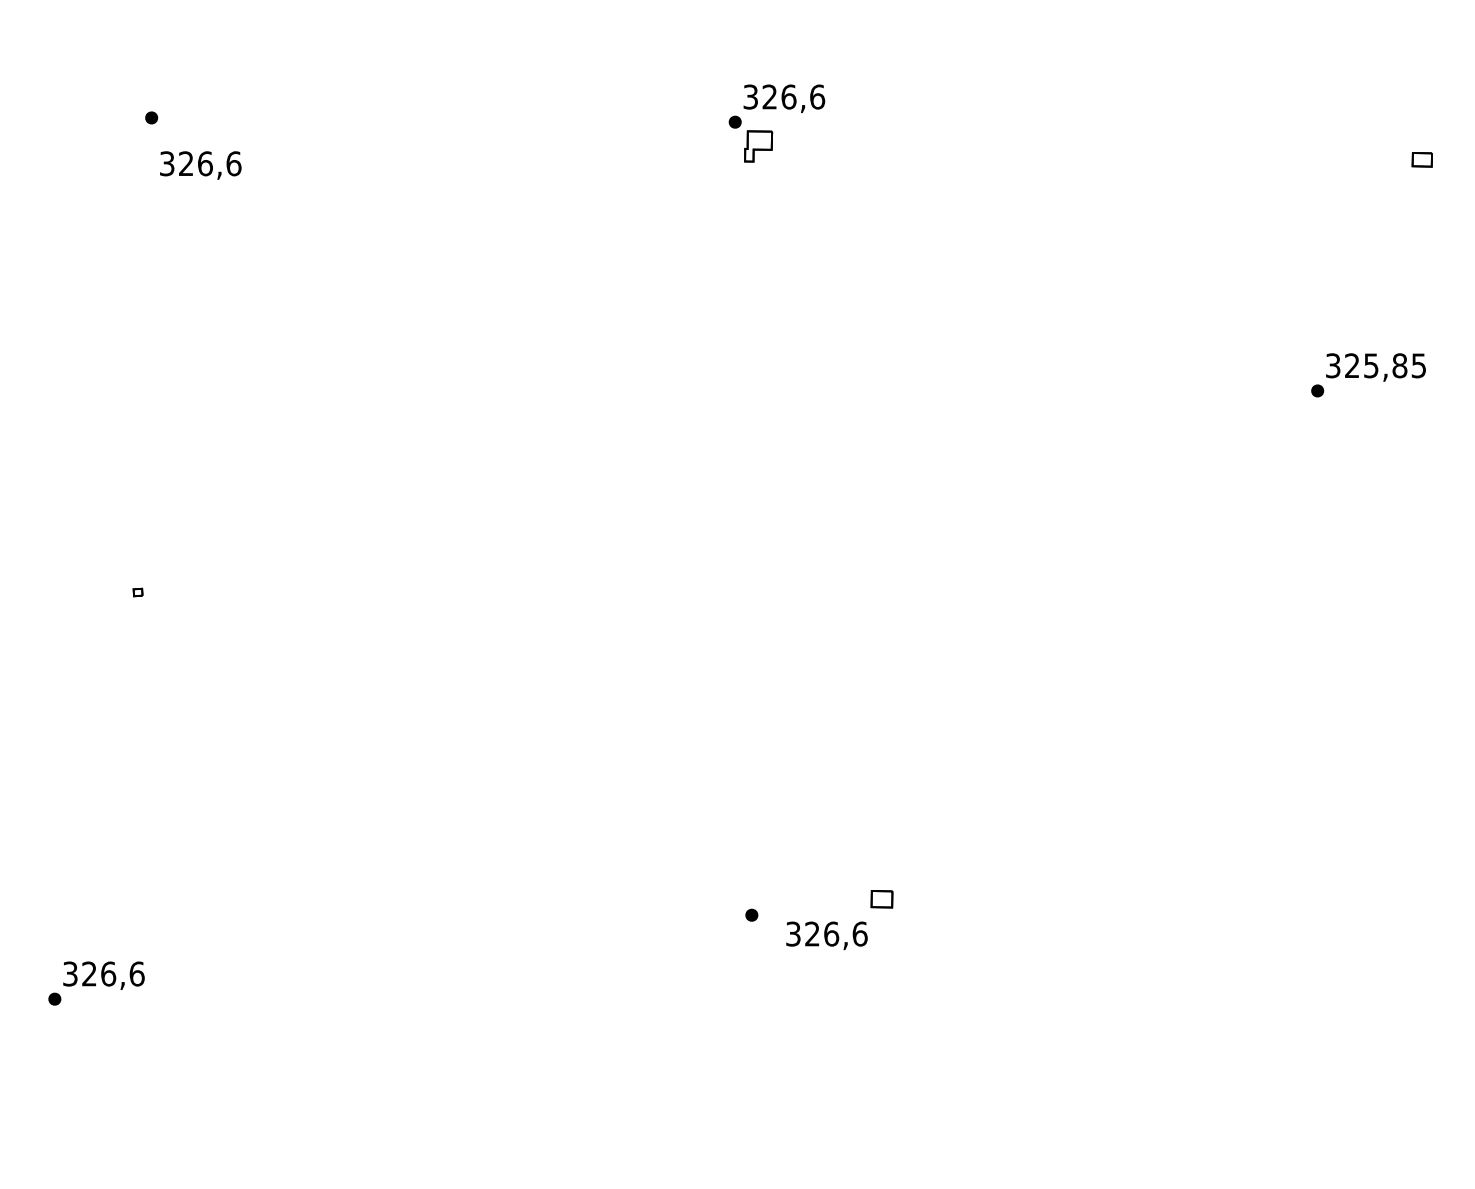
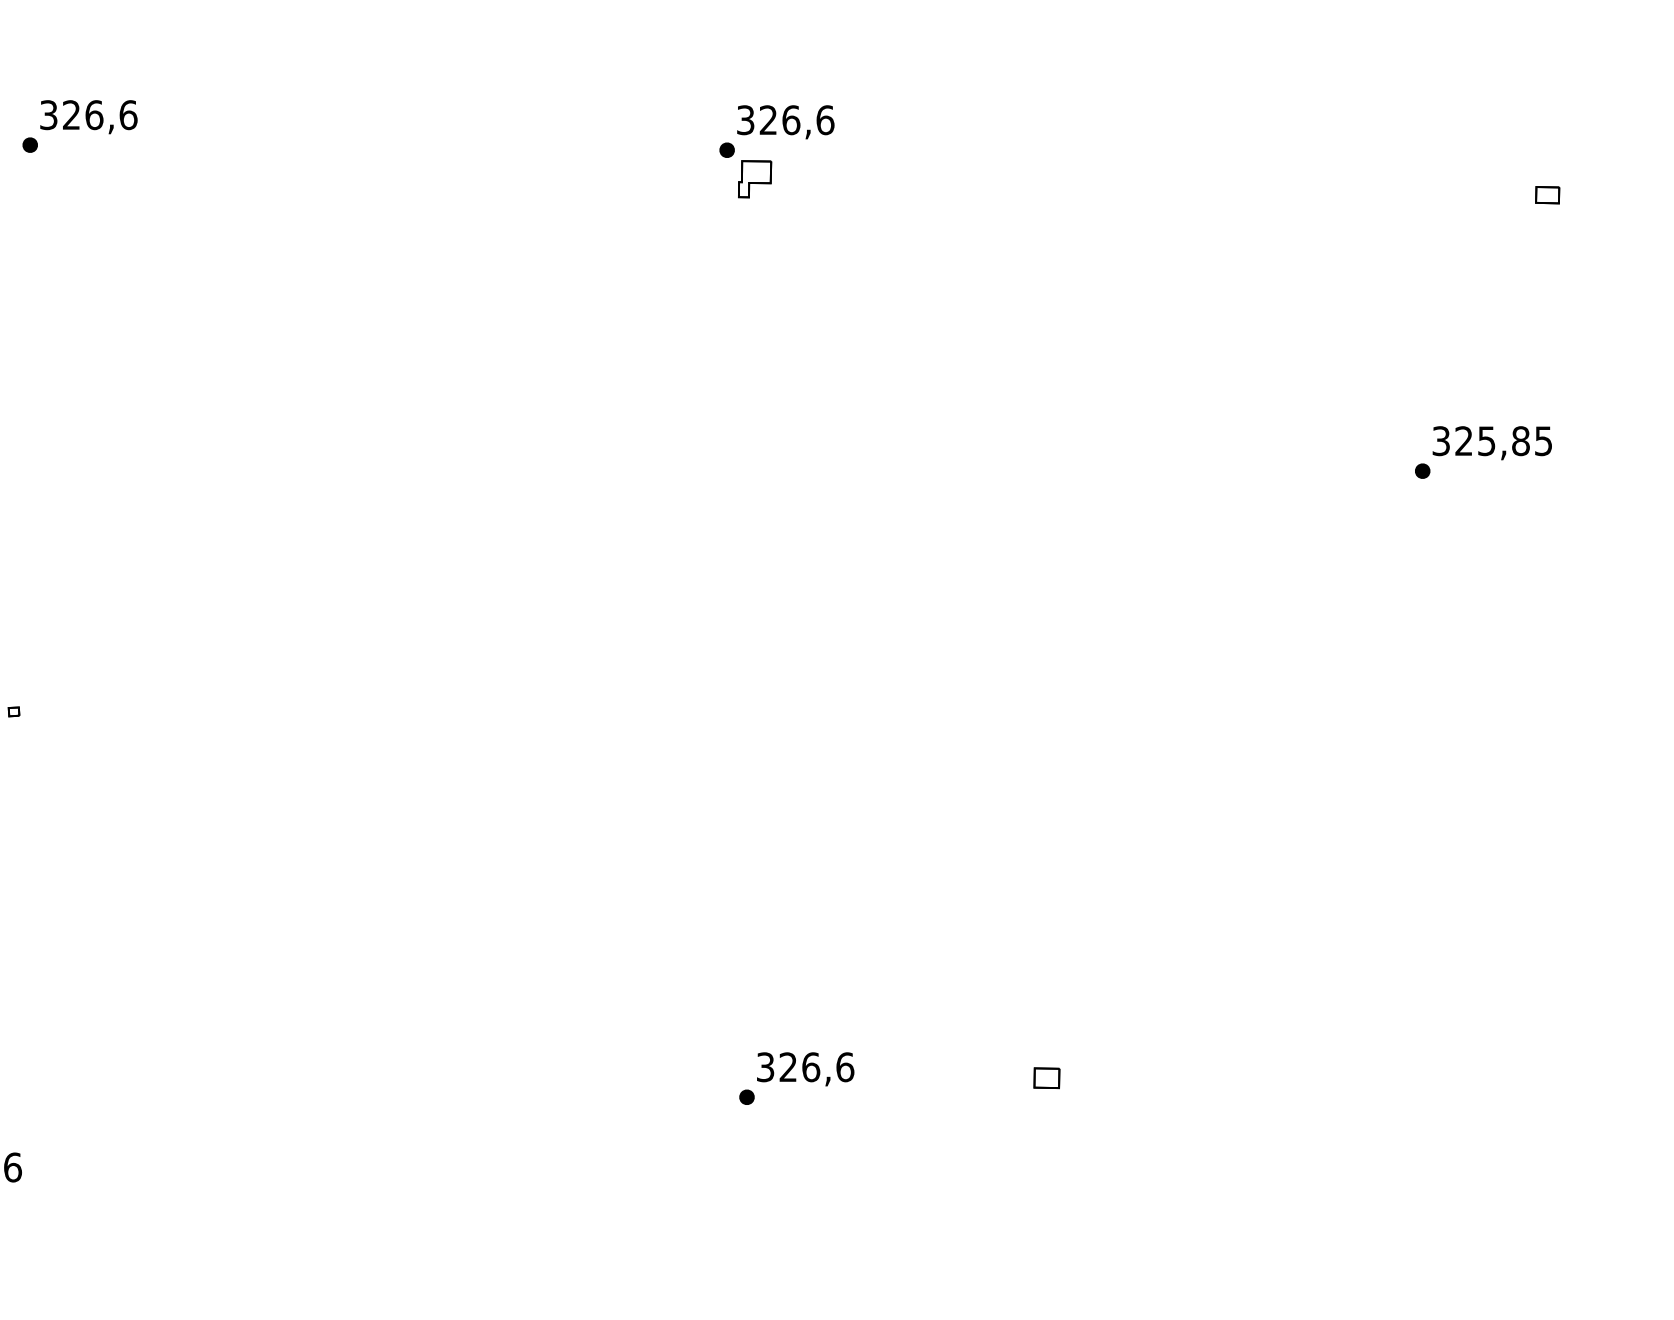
text: (200, 165) -> (88, 117), moved
part: (881, 899) -> (1046, 1078), moved
text: (826, 935) -> (805, 1068), moved

